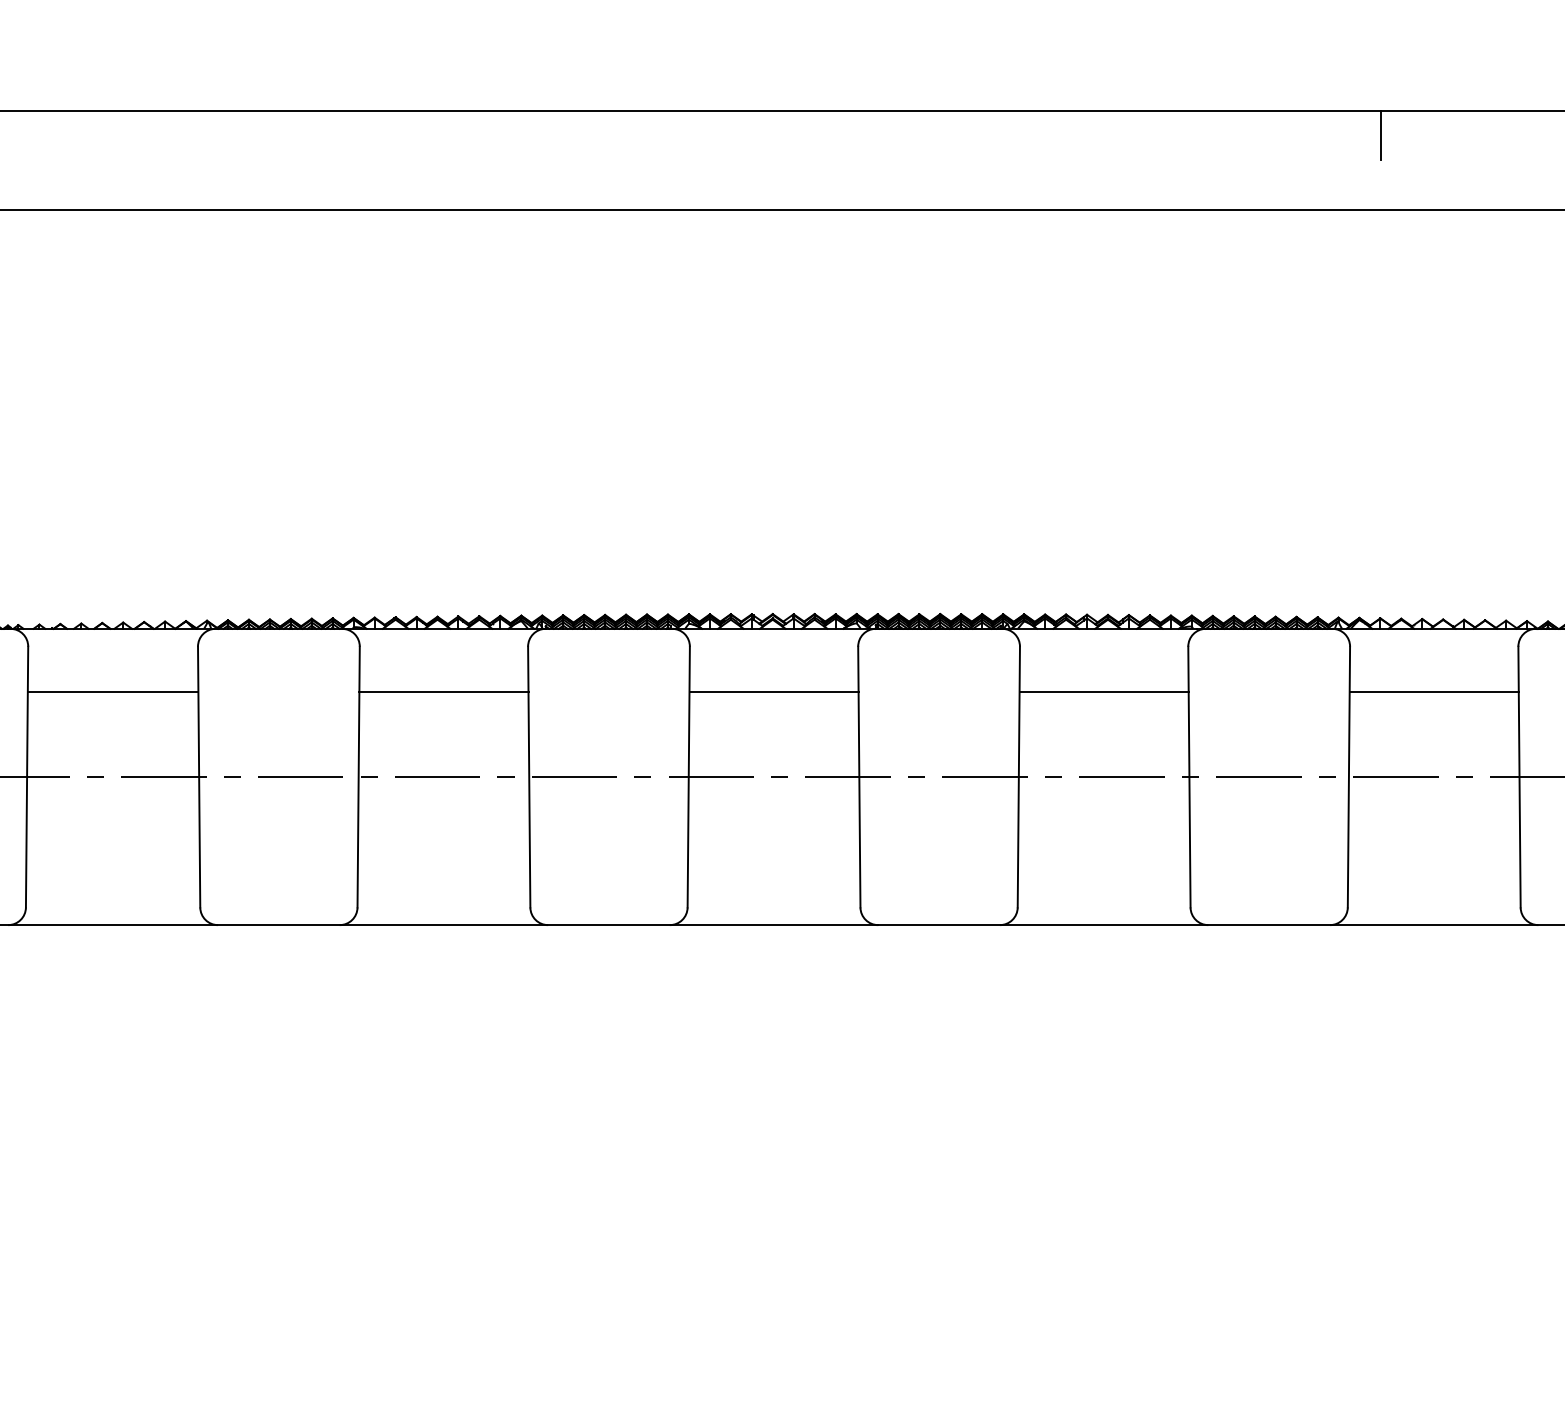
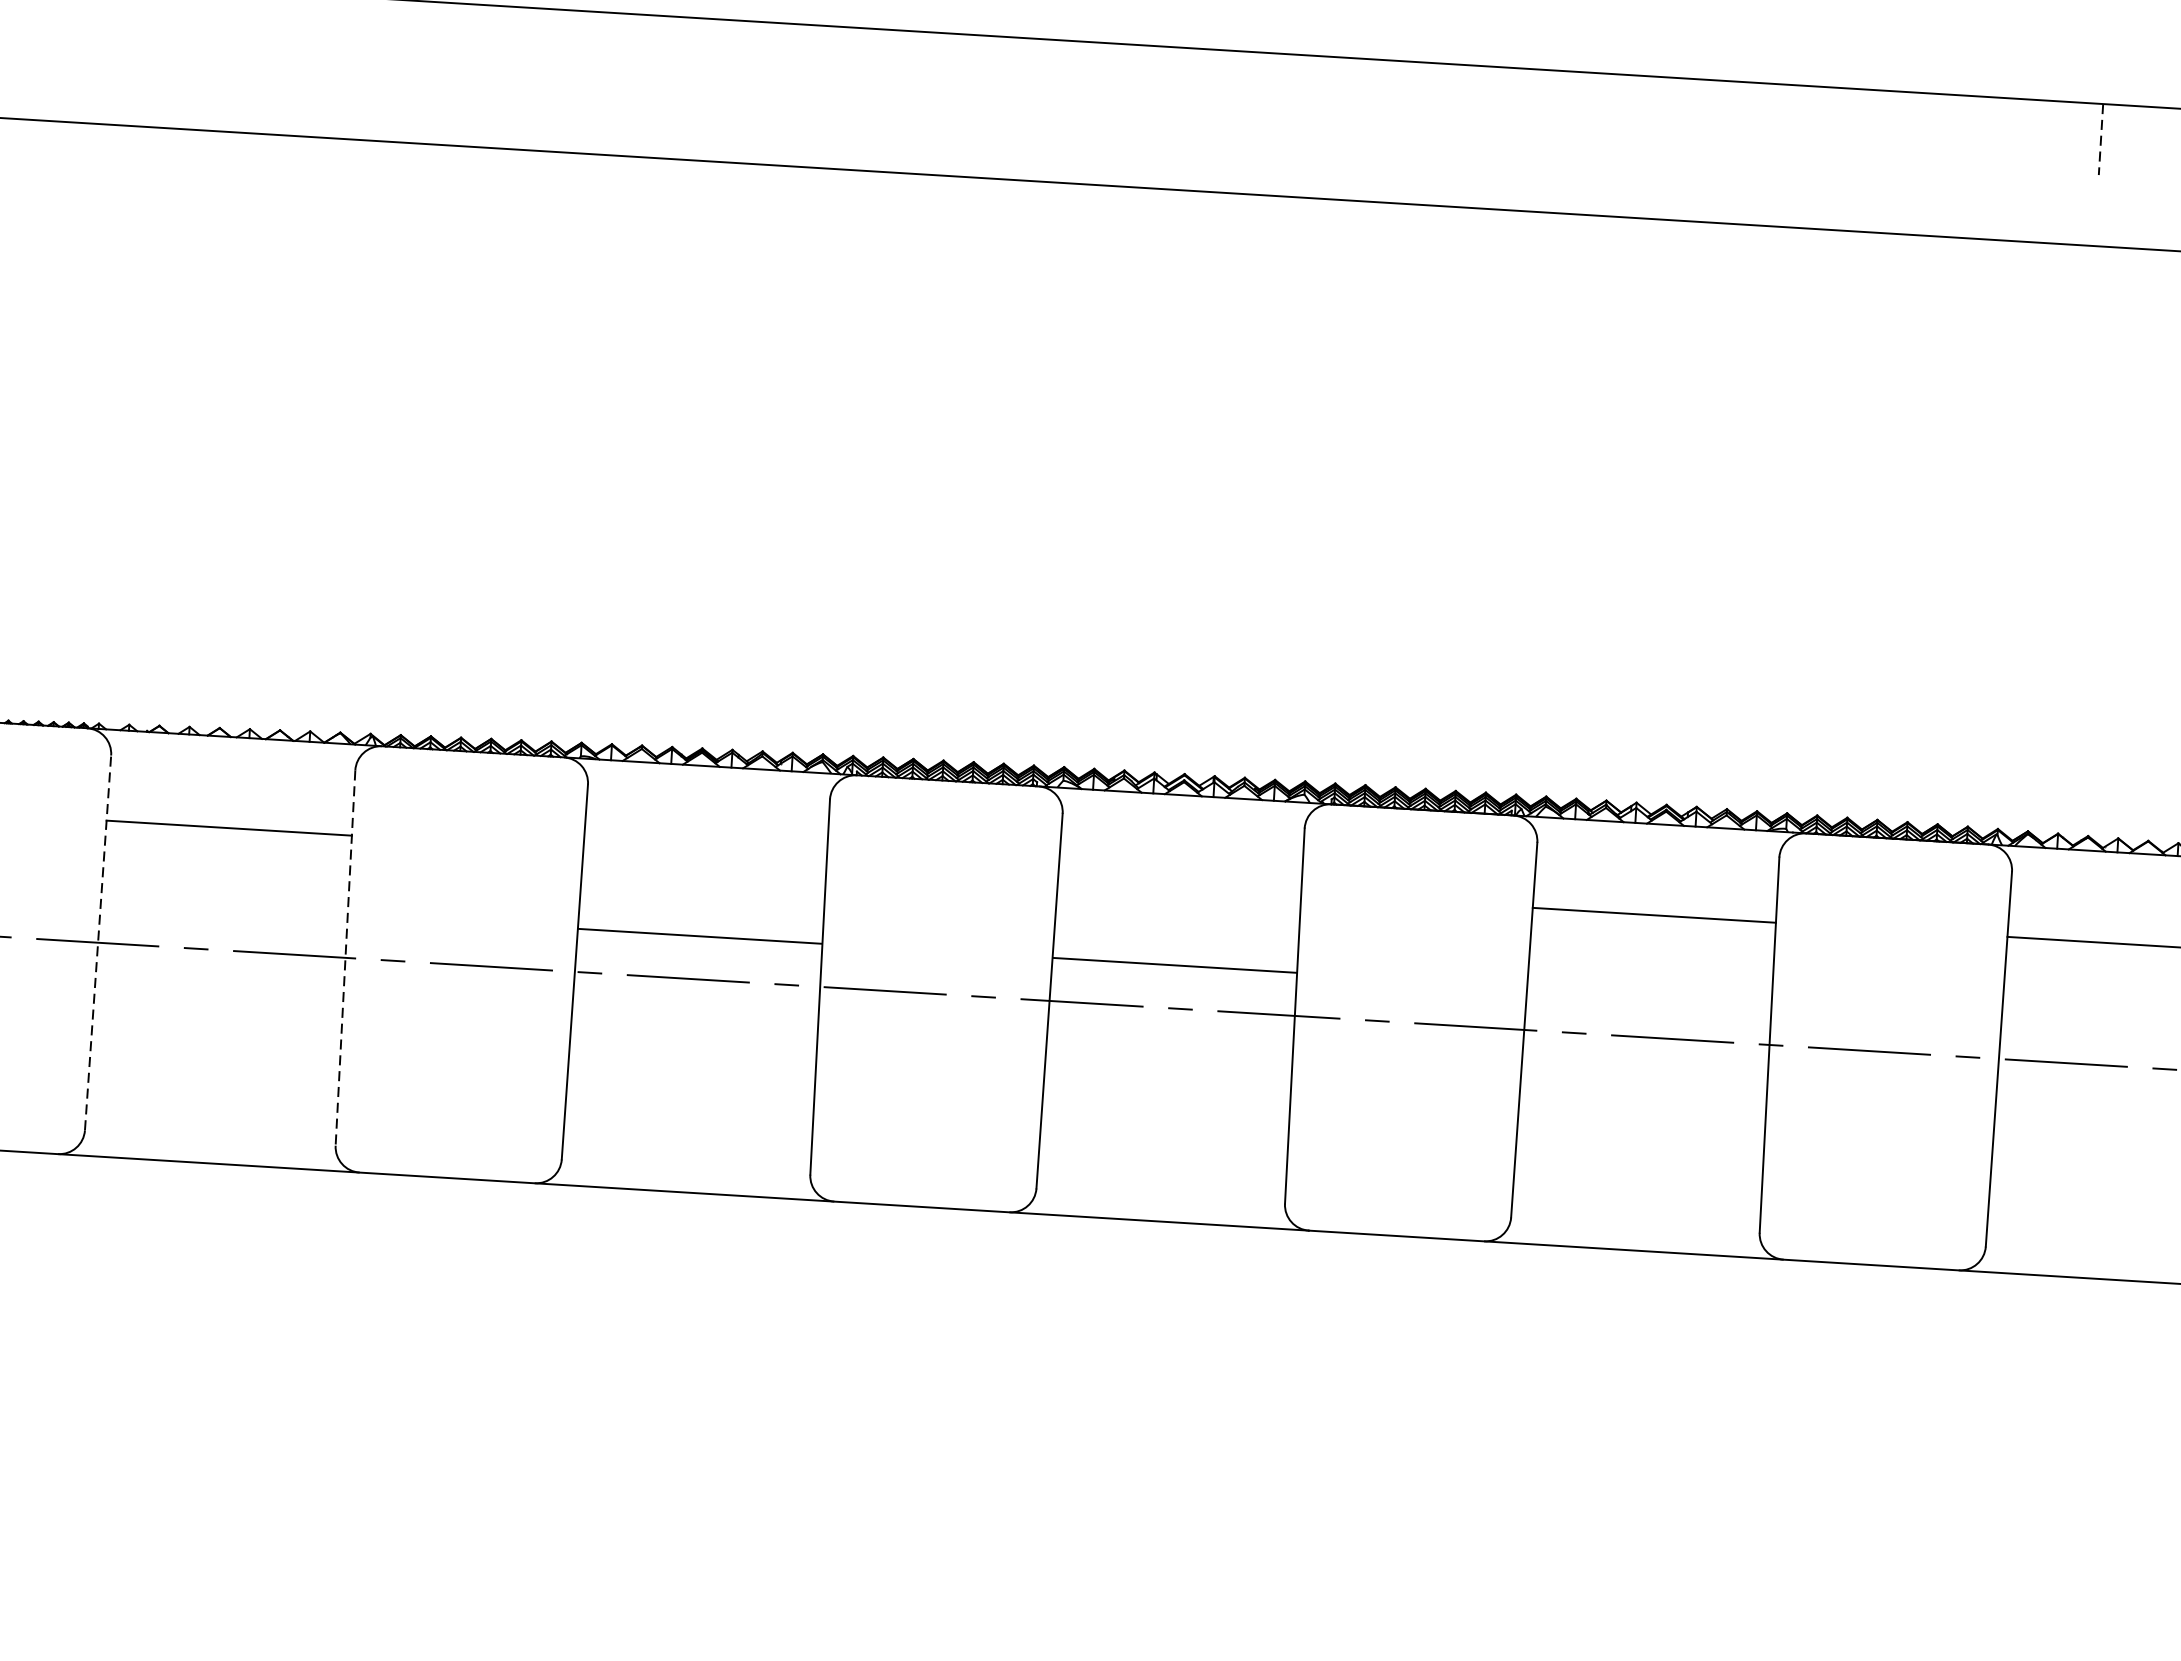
line: (1380, 135) -> (2100, 139), solid -> dashed
line: (443, 692) -> (699, 936), moved
line: (773, 692) -> (1174, 966), moved
line: (27, 776) -> (98, 942), solid -> dashed
line: (199, 777) -> (345, 958), solid -> dashed

